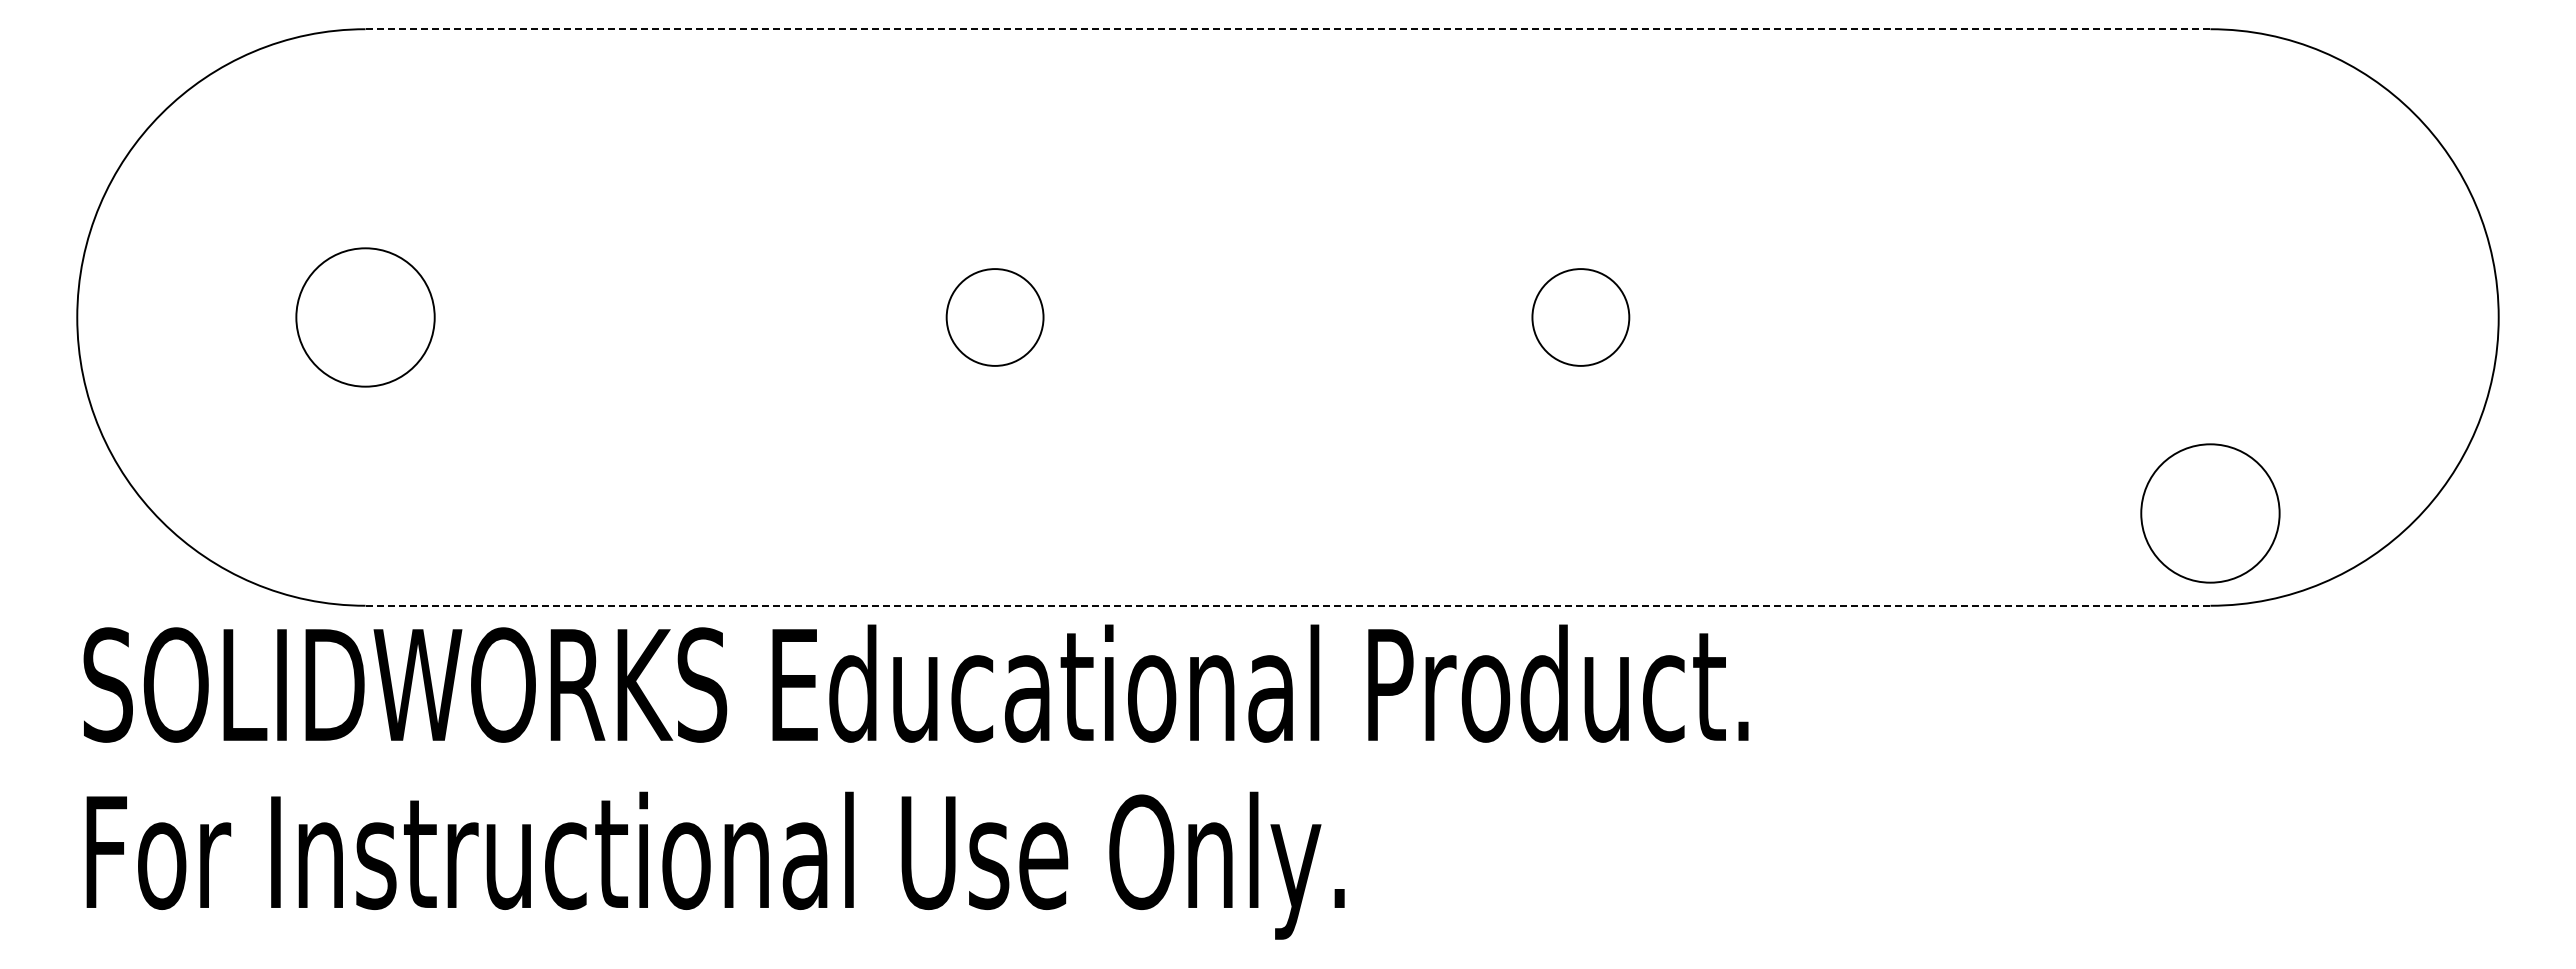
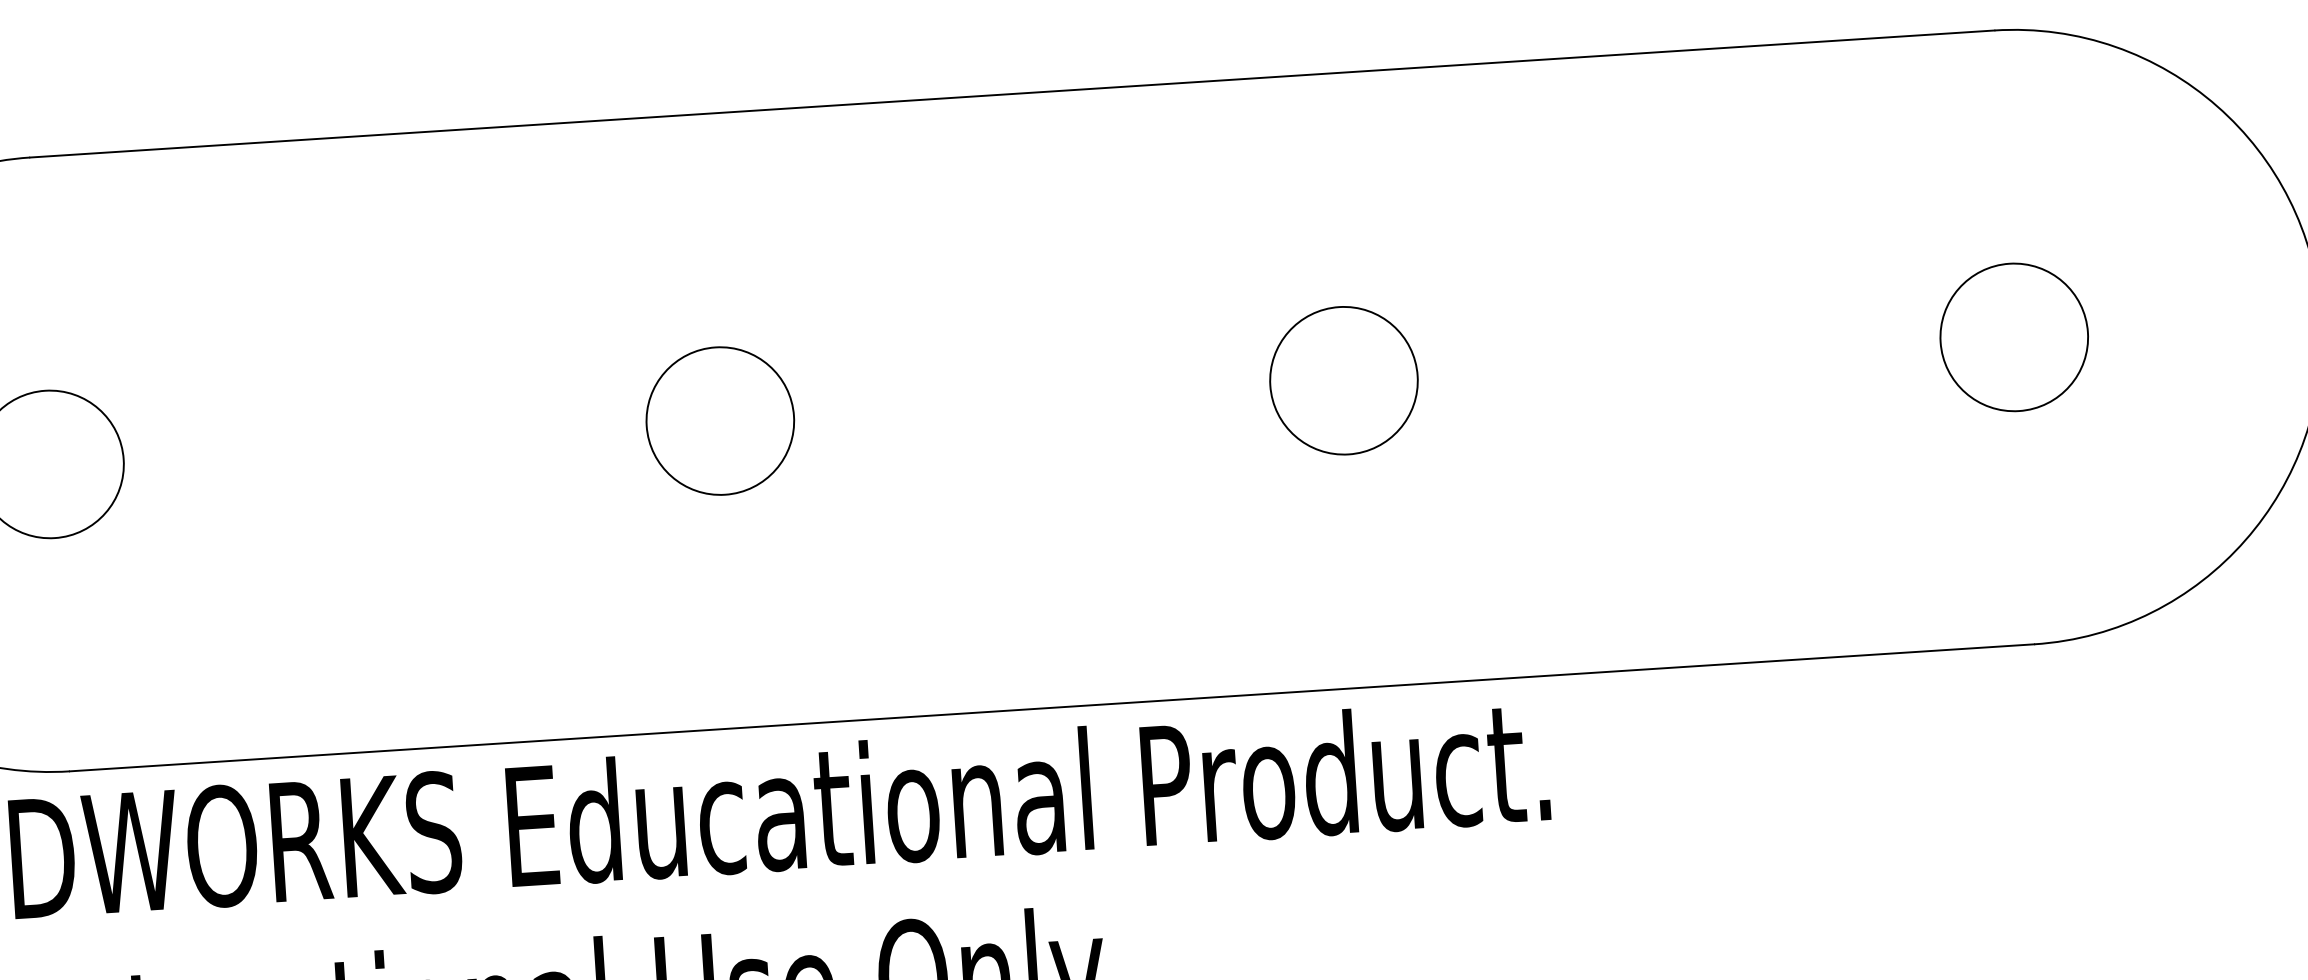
line: (1287, 29) -> (1011, 94), dashed -> solid
circle: (994, 317) -> (719, 421), size x1.43
circle: (1580, 317) -> (1343, 380), size x1.43
circle: (2210, 513) -> (2014, 337), moved
line: (1288, 605) -> (1052, 707), dashed -> solid

